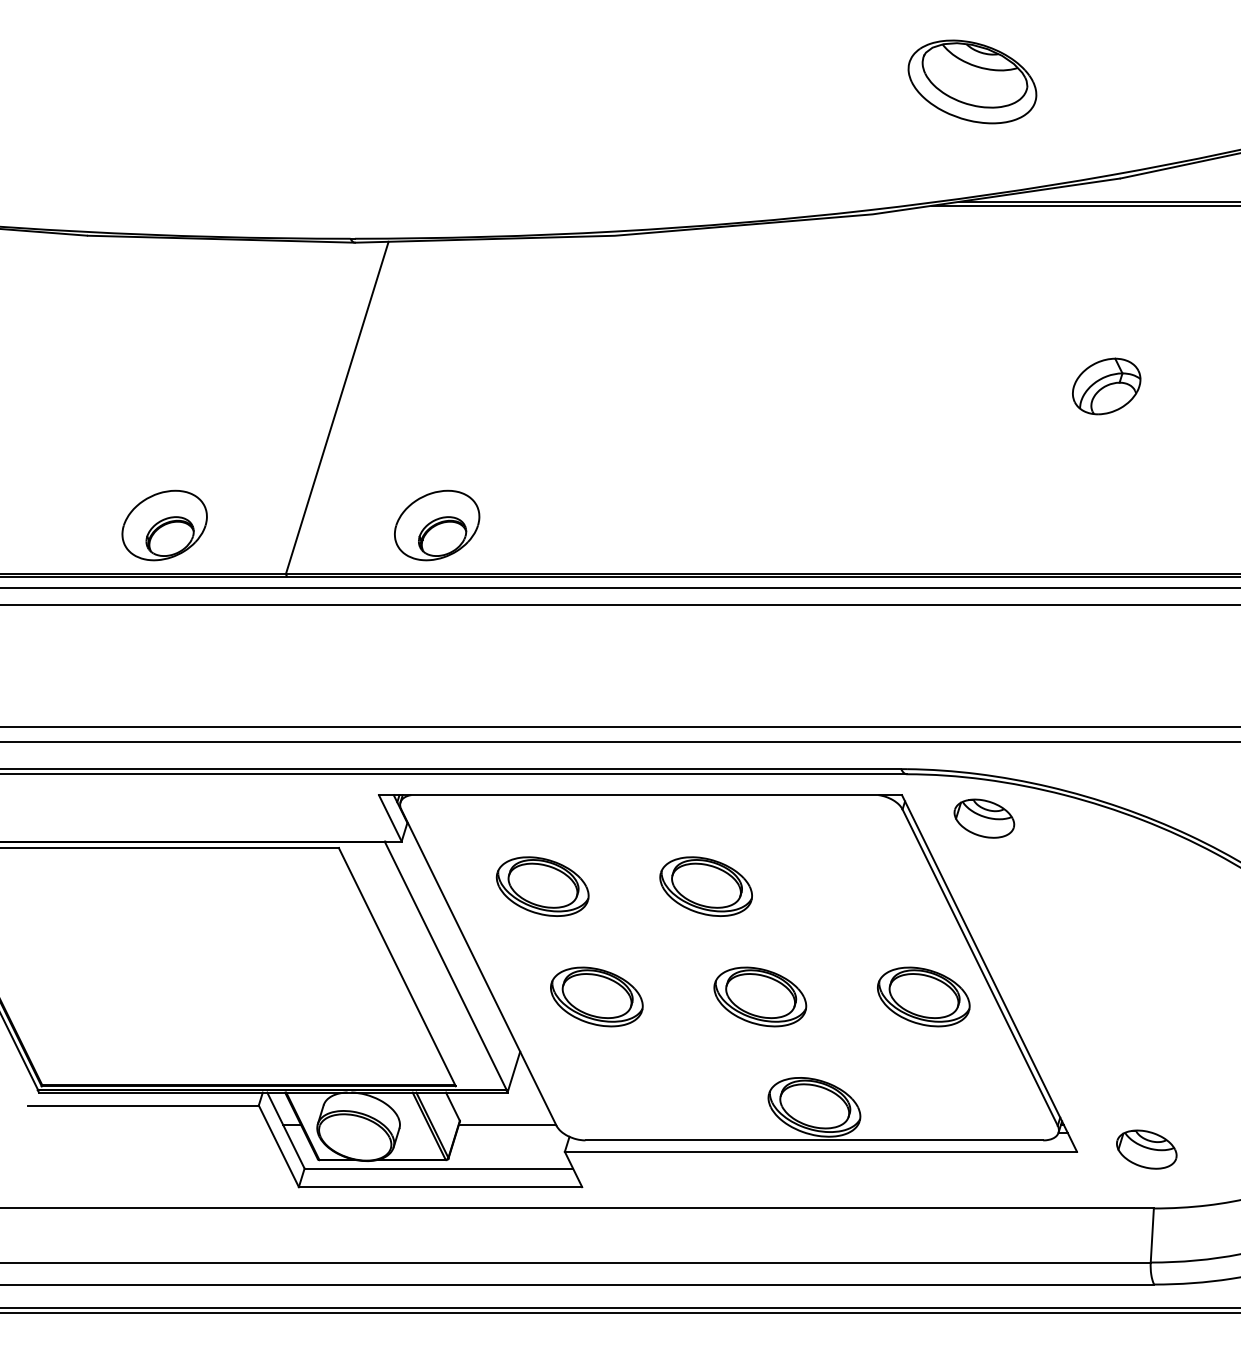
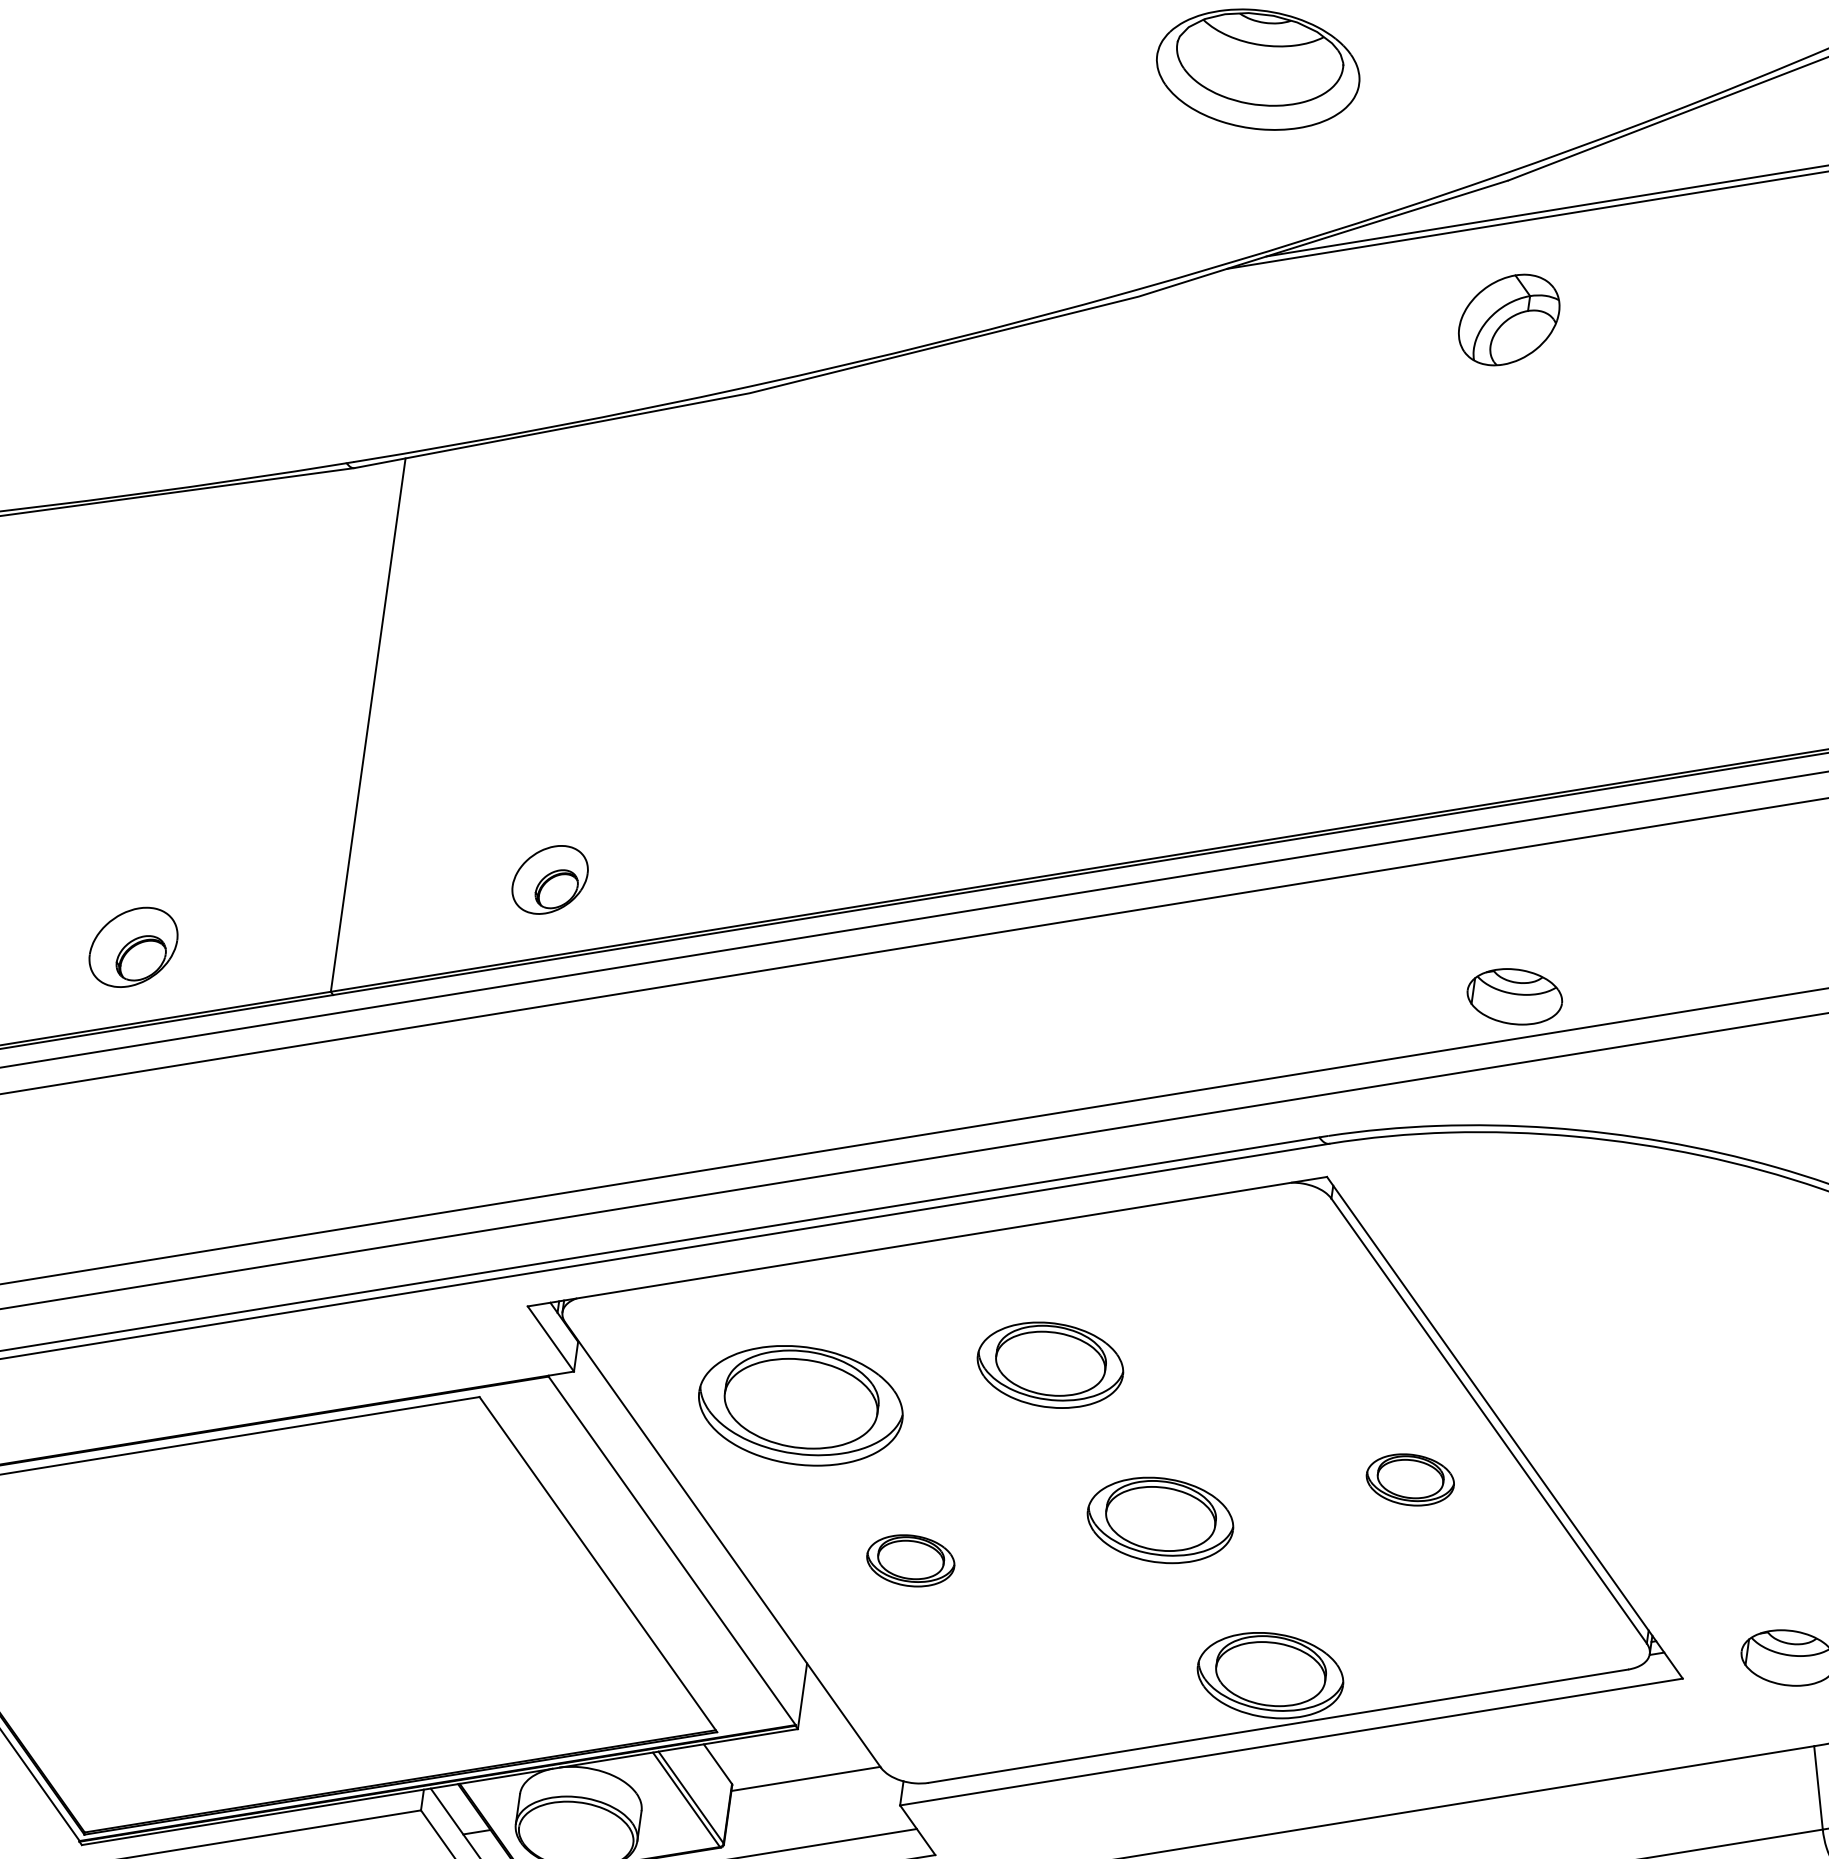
part: (1106, 386) -> (1508, 320), moved
part: (164, 525) -> (133, 947), size x0.7
part: (437, 525) -> (550, 879), size x0.6
part: (984, 818) -> (1514, 996), moved
part: (542, 886) -> (800, 1405), size x1.4
part: (596, 996) -> (910, 1560), size x0.6
part: (923, 996) -> (1409, 1479), size x0.6

